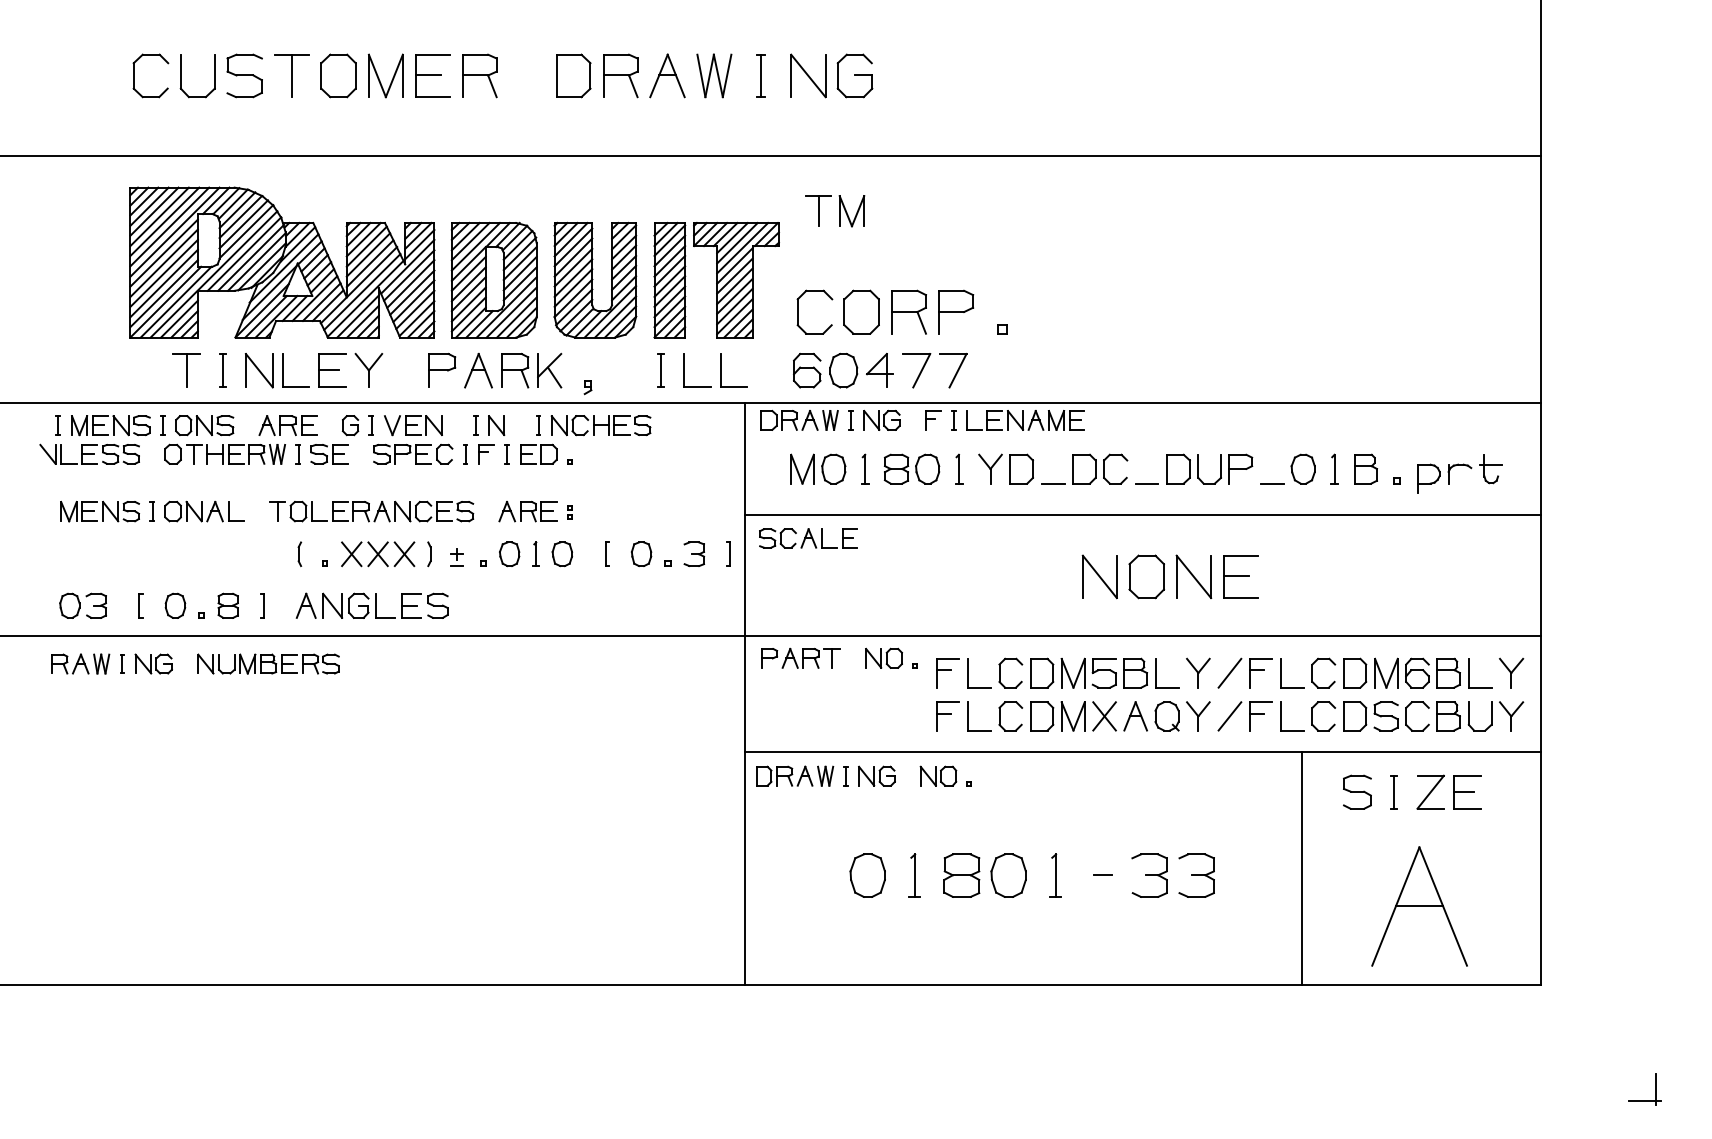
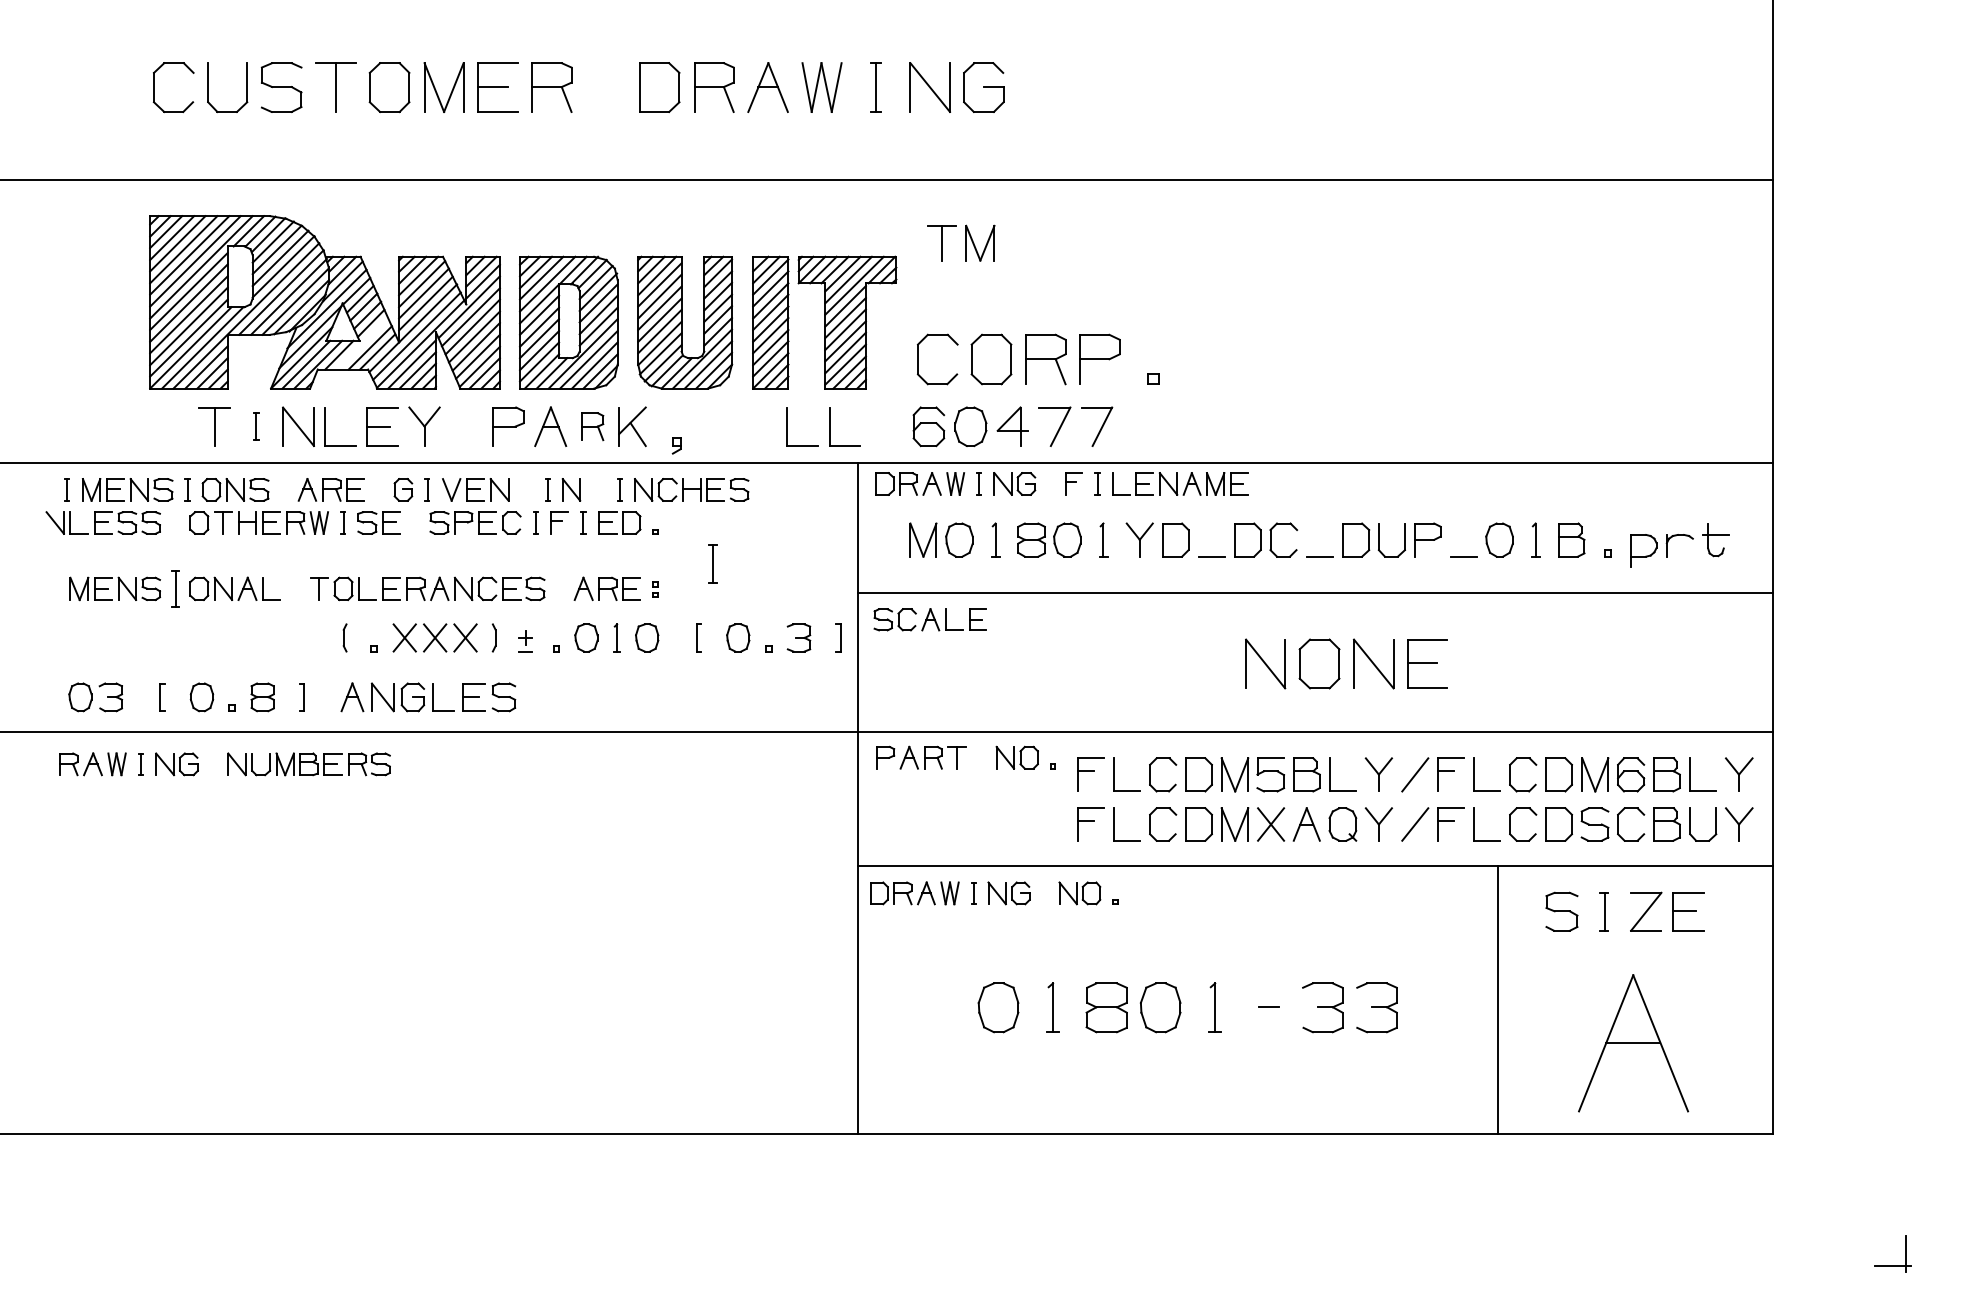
line: (314, 298) -> (362, 343), removed
part: (222, 370) -> (256, 426), size x0.7
part: (514, 370) -> (592, 426), size x0.7
part: (660, 370) -> (712, 563), moved
part: (151, 511) -> (174, 588), size x1.6

